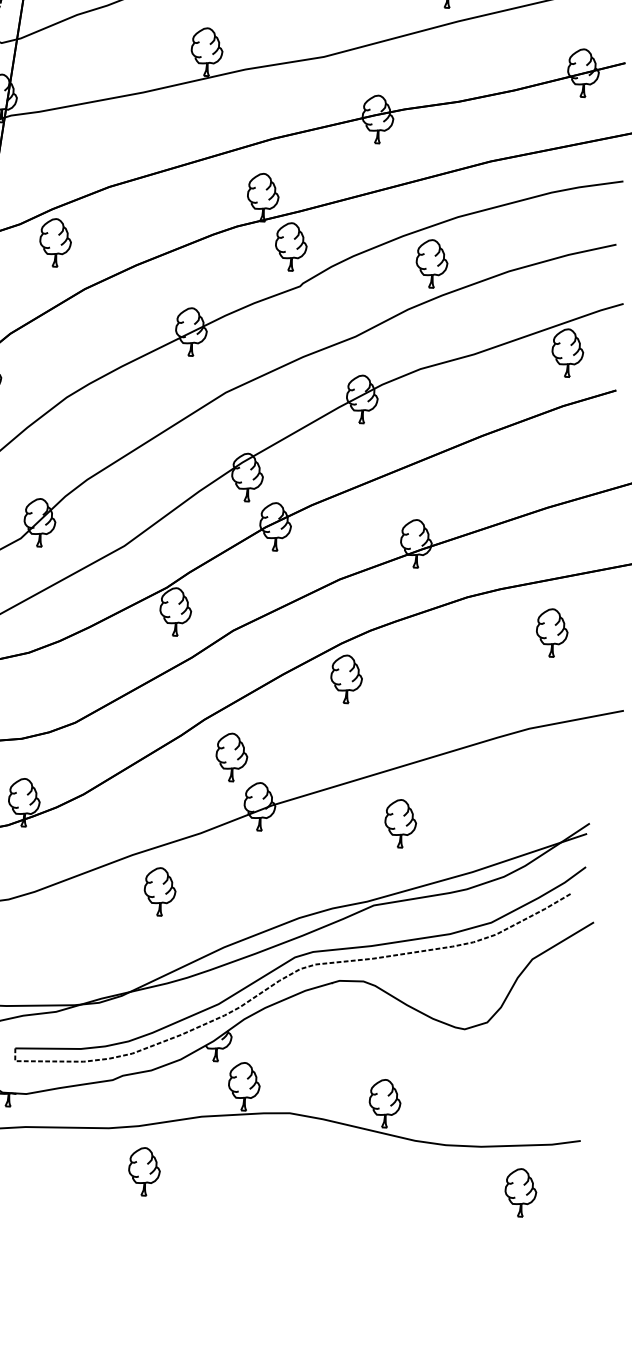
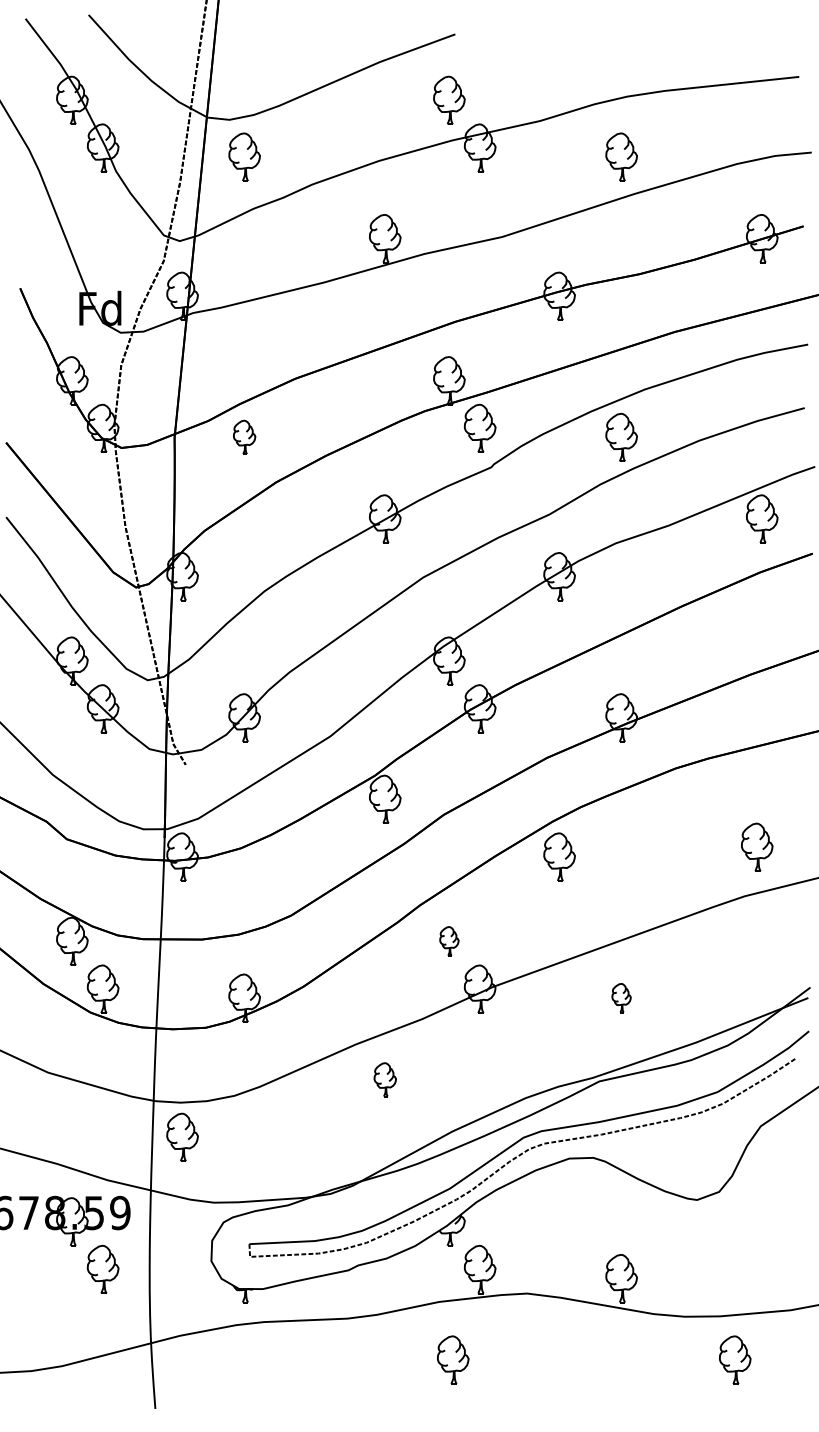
part: (55, 241) -> (244, 436), size x0.7
part: (552, 632) -> (757, 846), moved
part: (232, 756) -> (449, 940), size x0.6
part: (400, 822) -> (621, 997), size x0.6
part: (160, 891) -> (385, 1079), size x0.7
part: (144, 1171) -> (453, 1359), moved
part: (521, 1192) -> (735, 1359), moved

